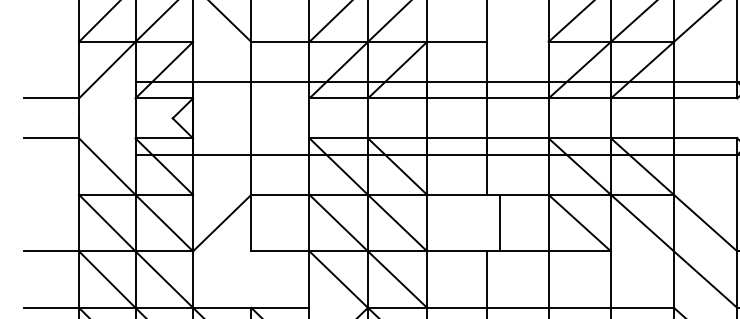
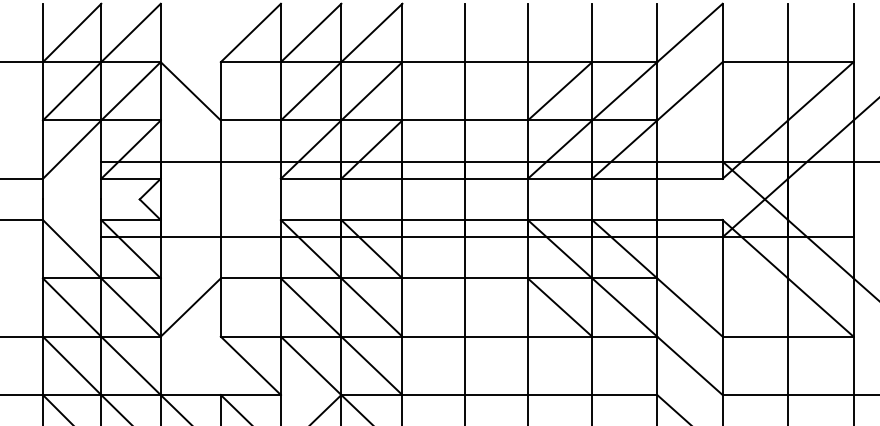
line: (517, 41) -> (495, 120), added
line: (499, 223) -> (464, 307), moved
line: (642, 251) -> (624, 336), added
line: (280, 279) -> (250, 365), added

